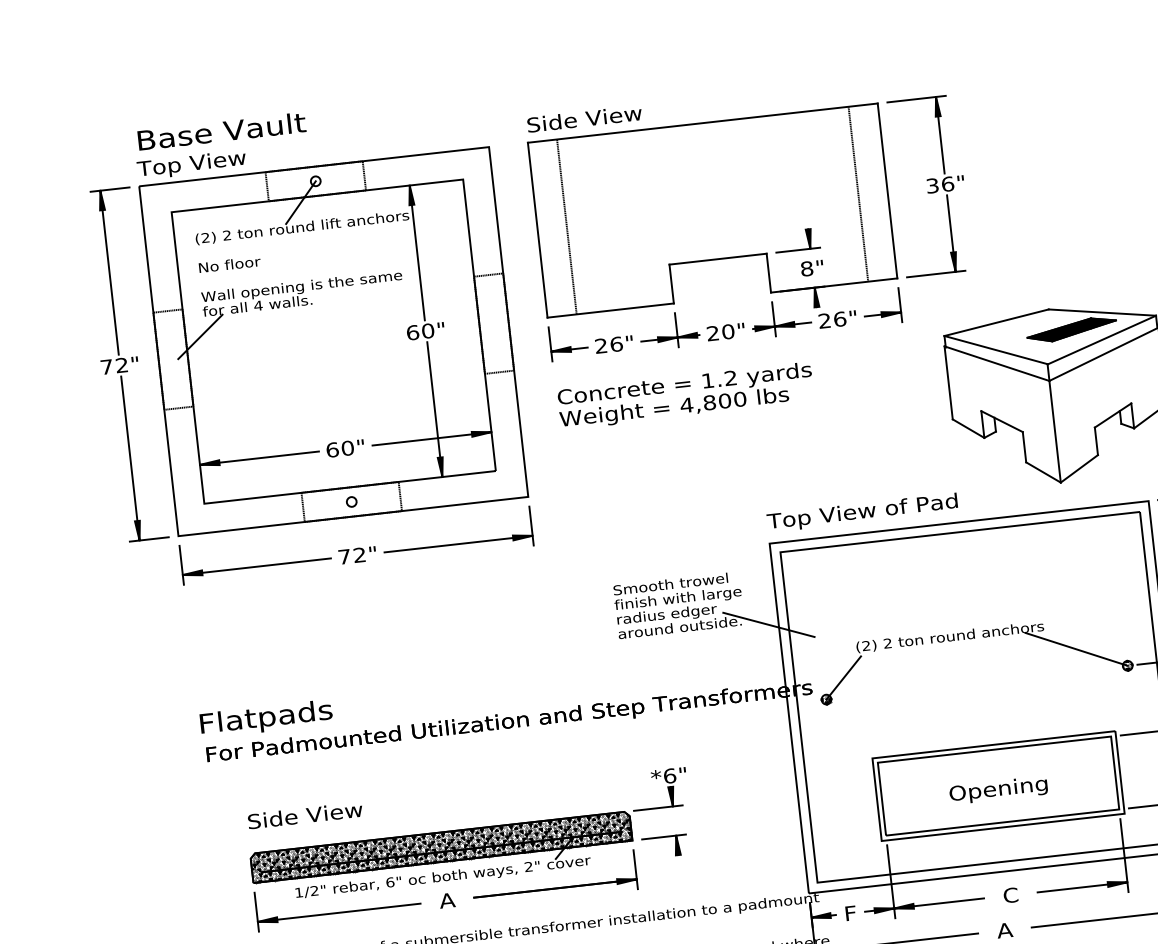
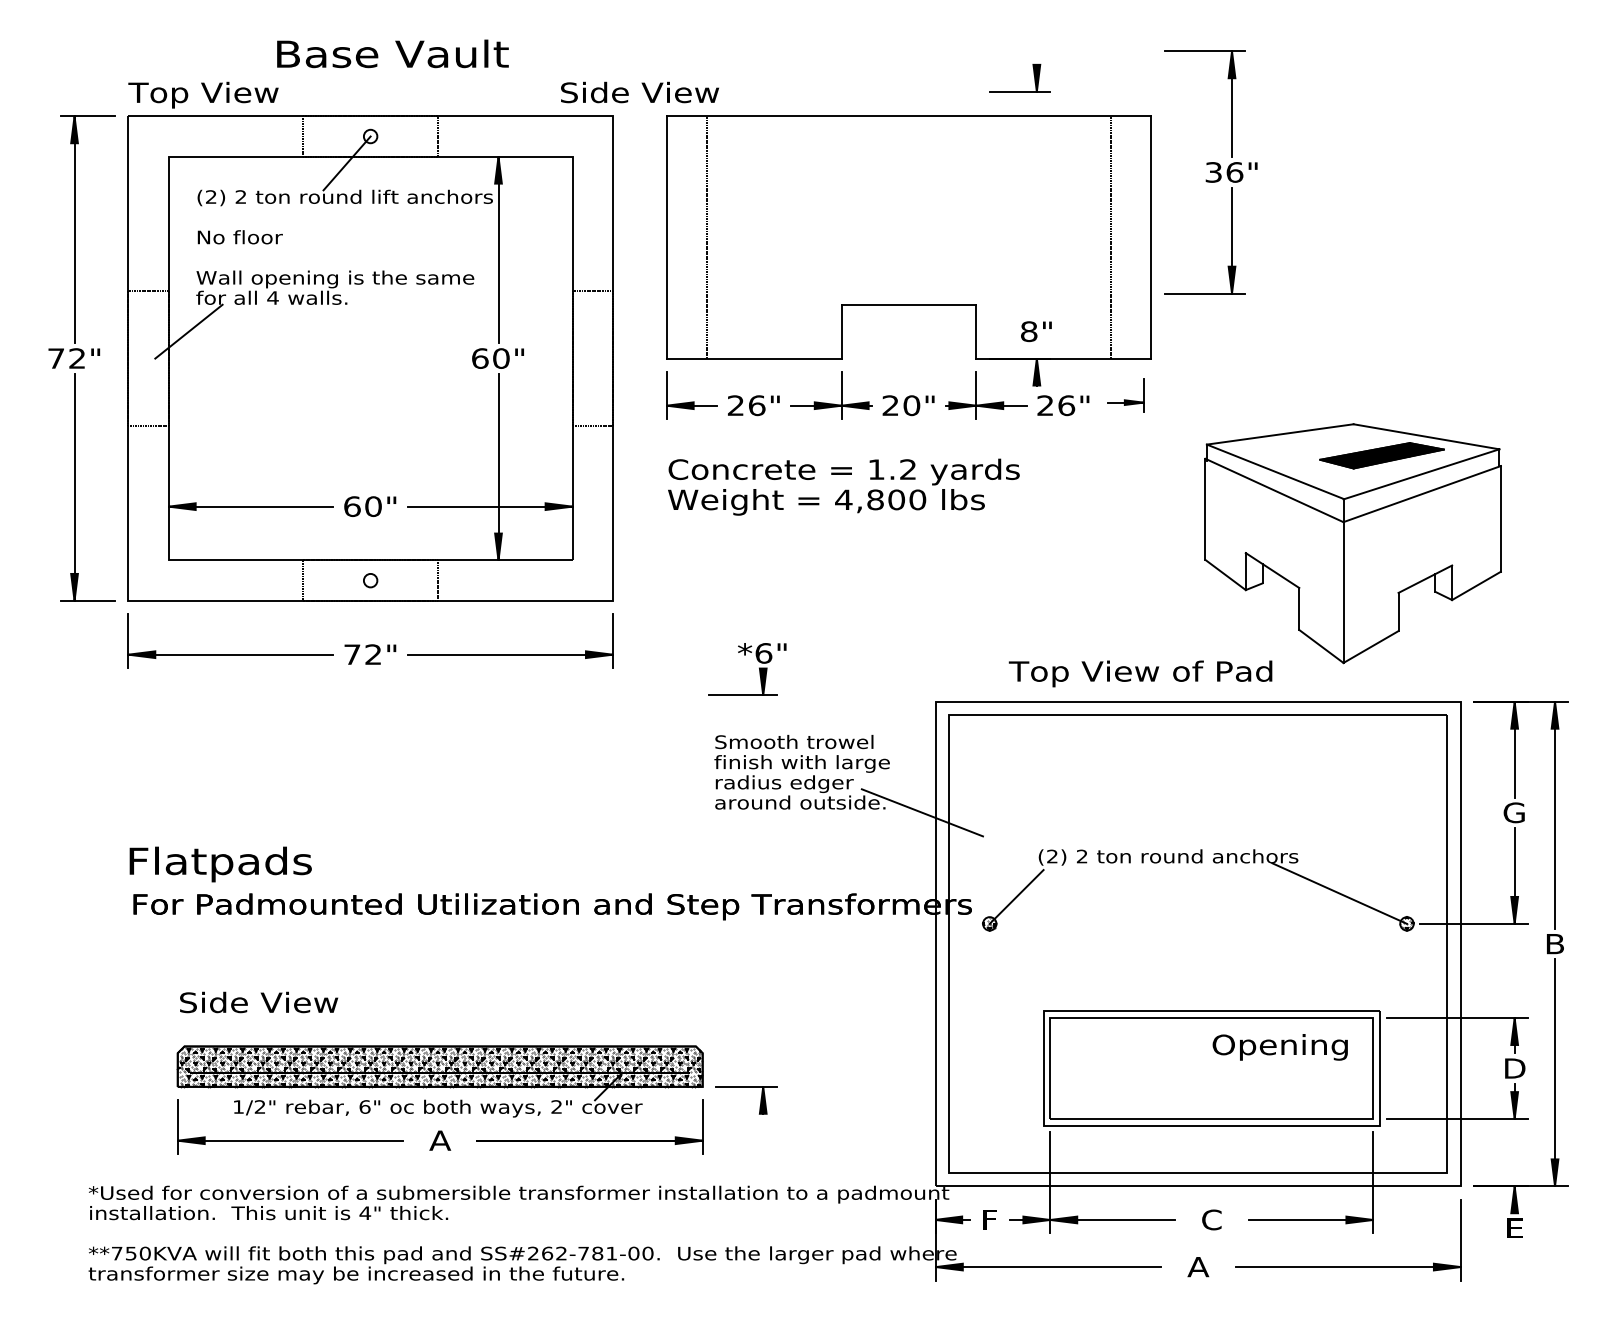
text: (584, 119) -> (639, 92), moved
text: (221, 131) -> (392, 53), moved
part: (930, 186) -> (1210, 172), moved
part: (797, 250) -> (1019, 91), moved
part: (881, 307) -> (1125, 395), size x0.7
text: (862, 512) -> (1140, 673), moved
part: (668, 788) -> (759, 669), moved
text: (998, 790) -> (1279, 1047), moved

